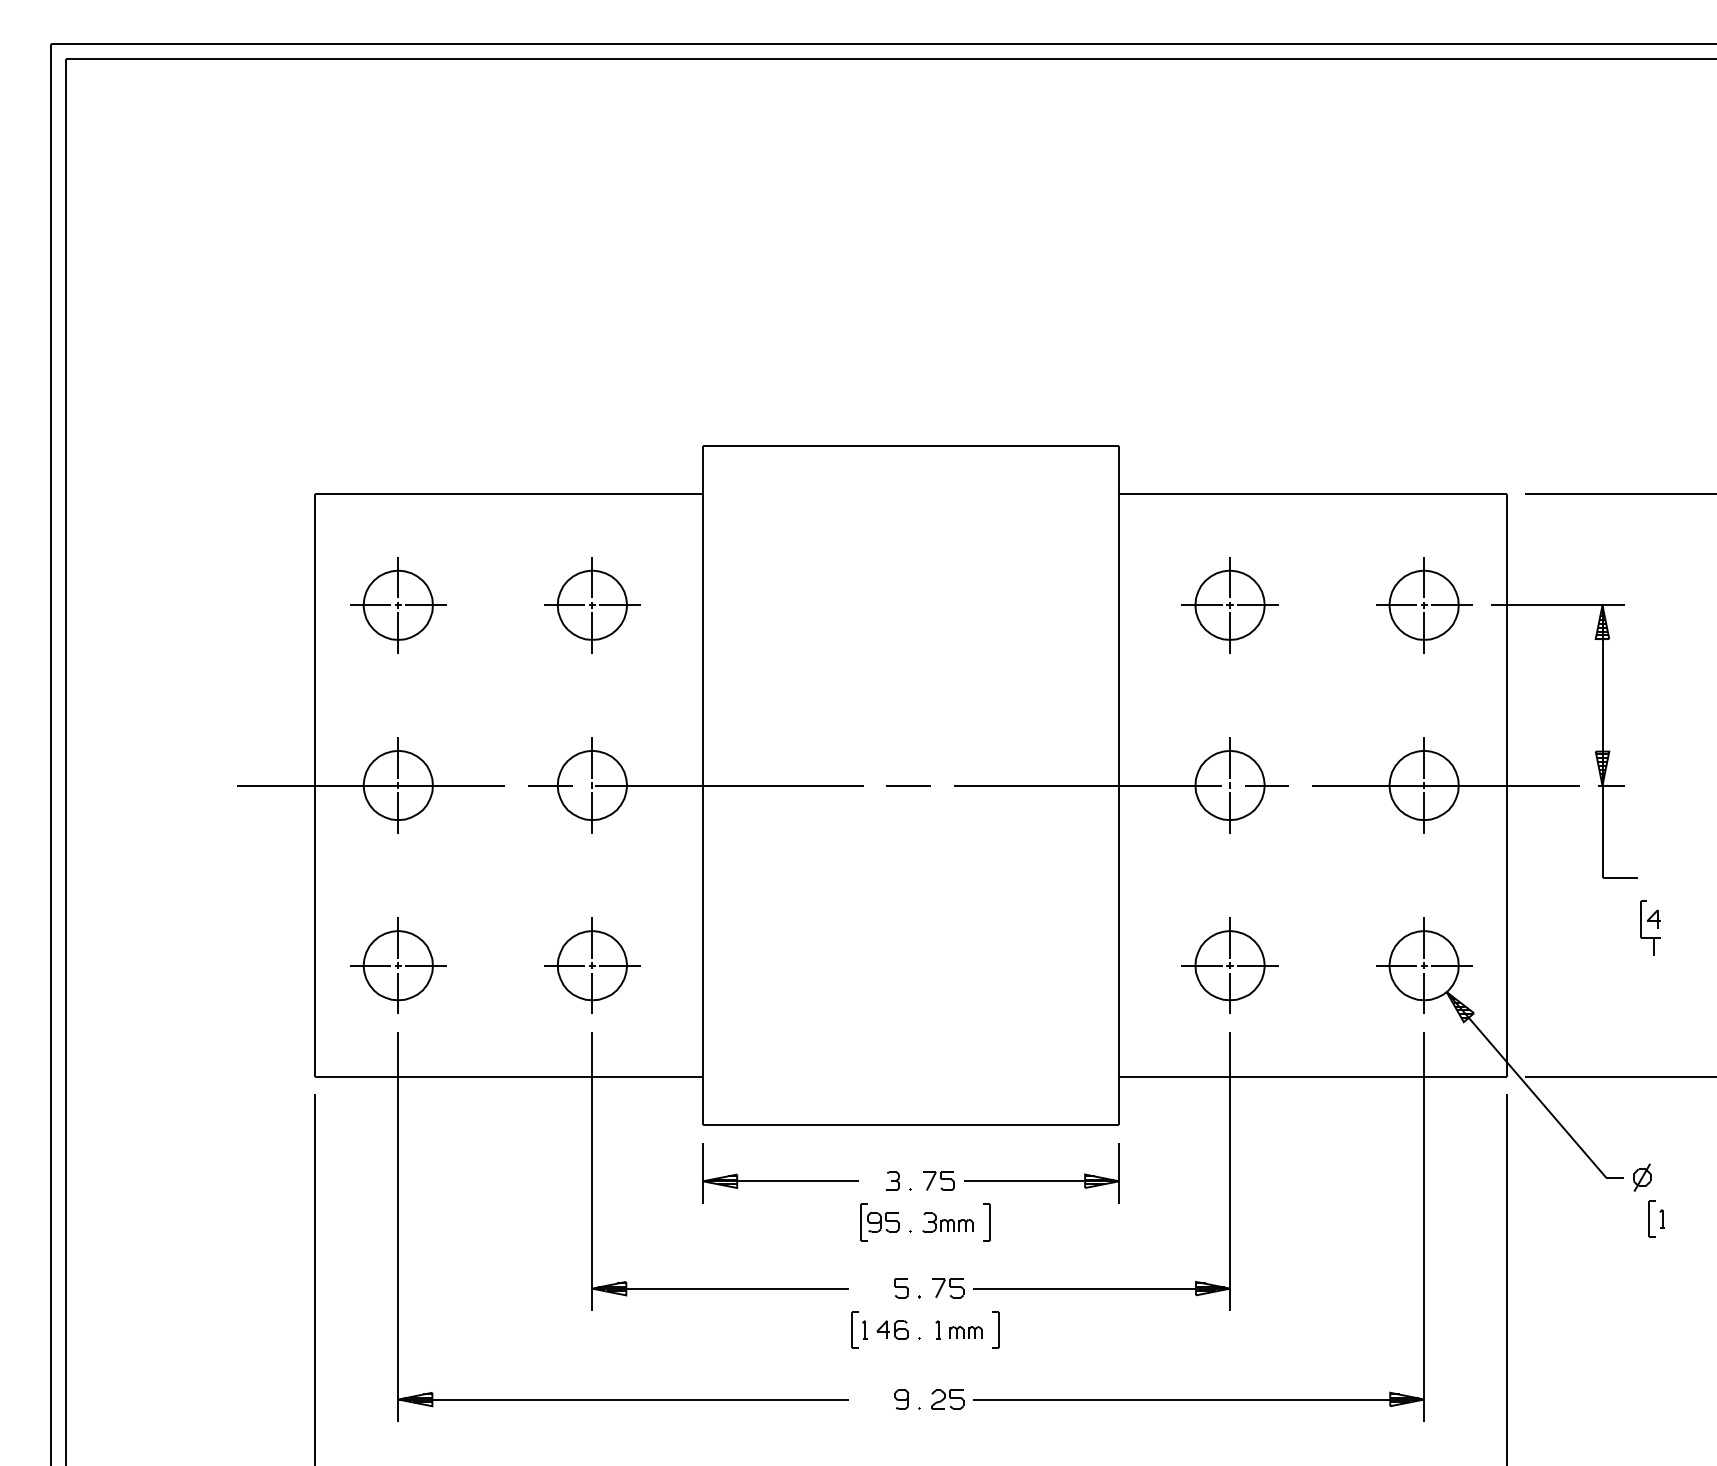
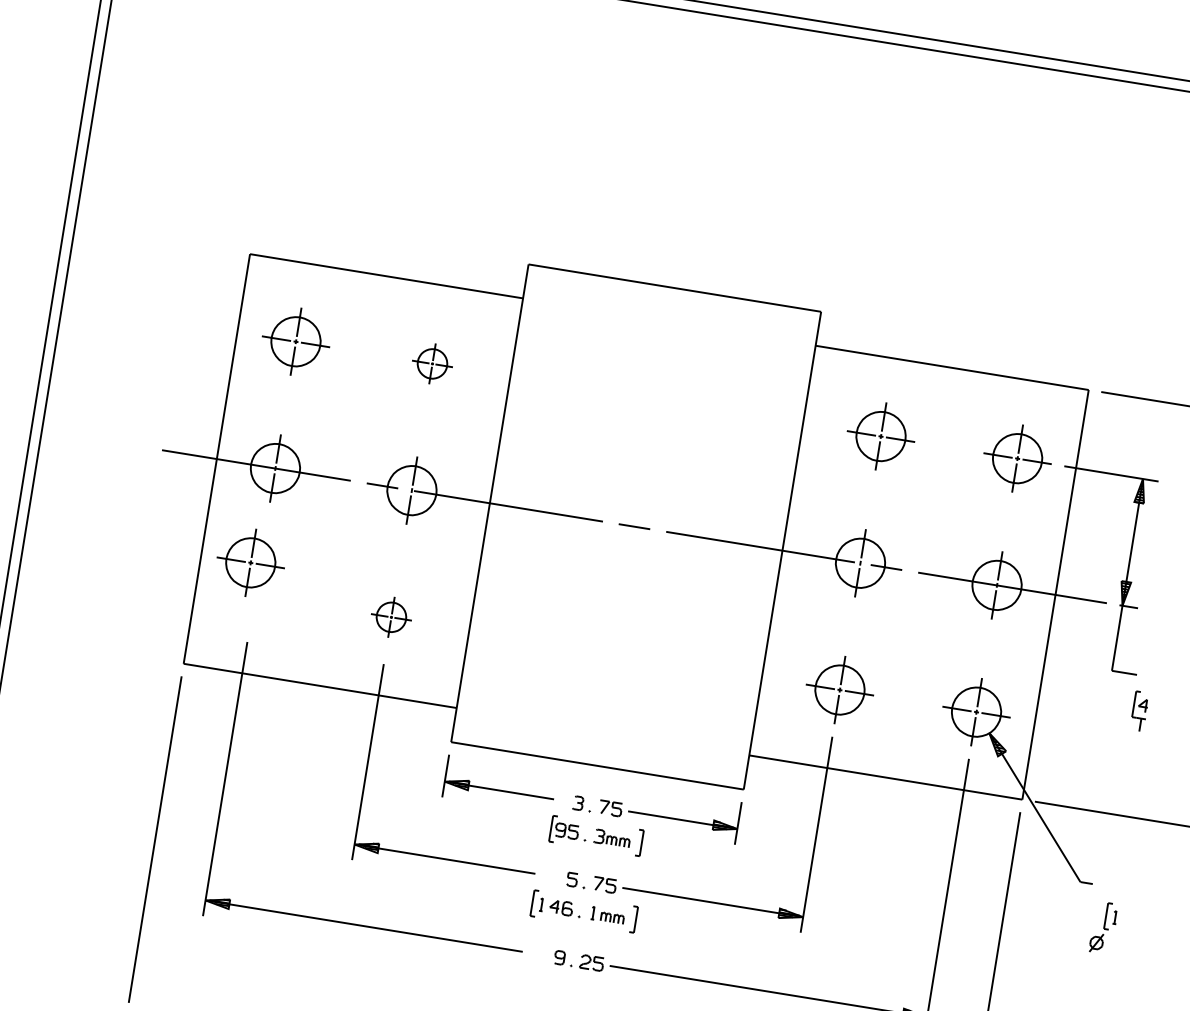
part: (592, 605) -> (432, 364), size x0.6
part: (398, 965) -> (250, 562), moved
part: (592, 965) -> (391, 617), size x0.6
part: (1642, 1177) -> (1096, 942), moved

